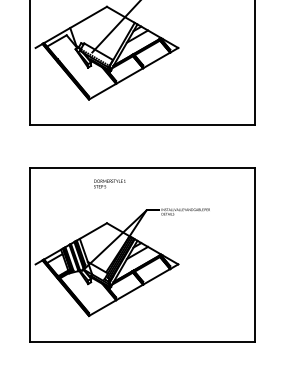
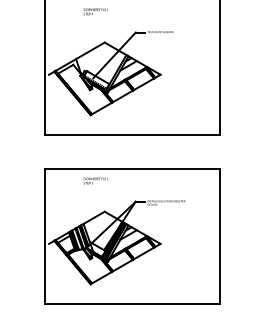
text: (109, 183) -> (95, 180), moved

